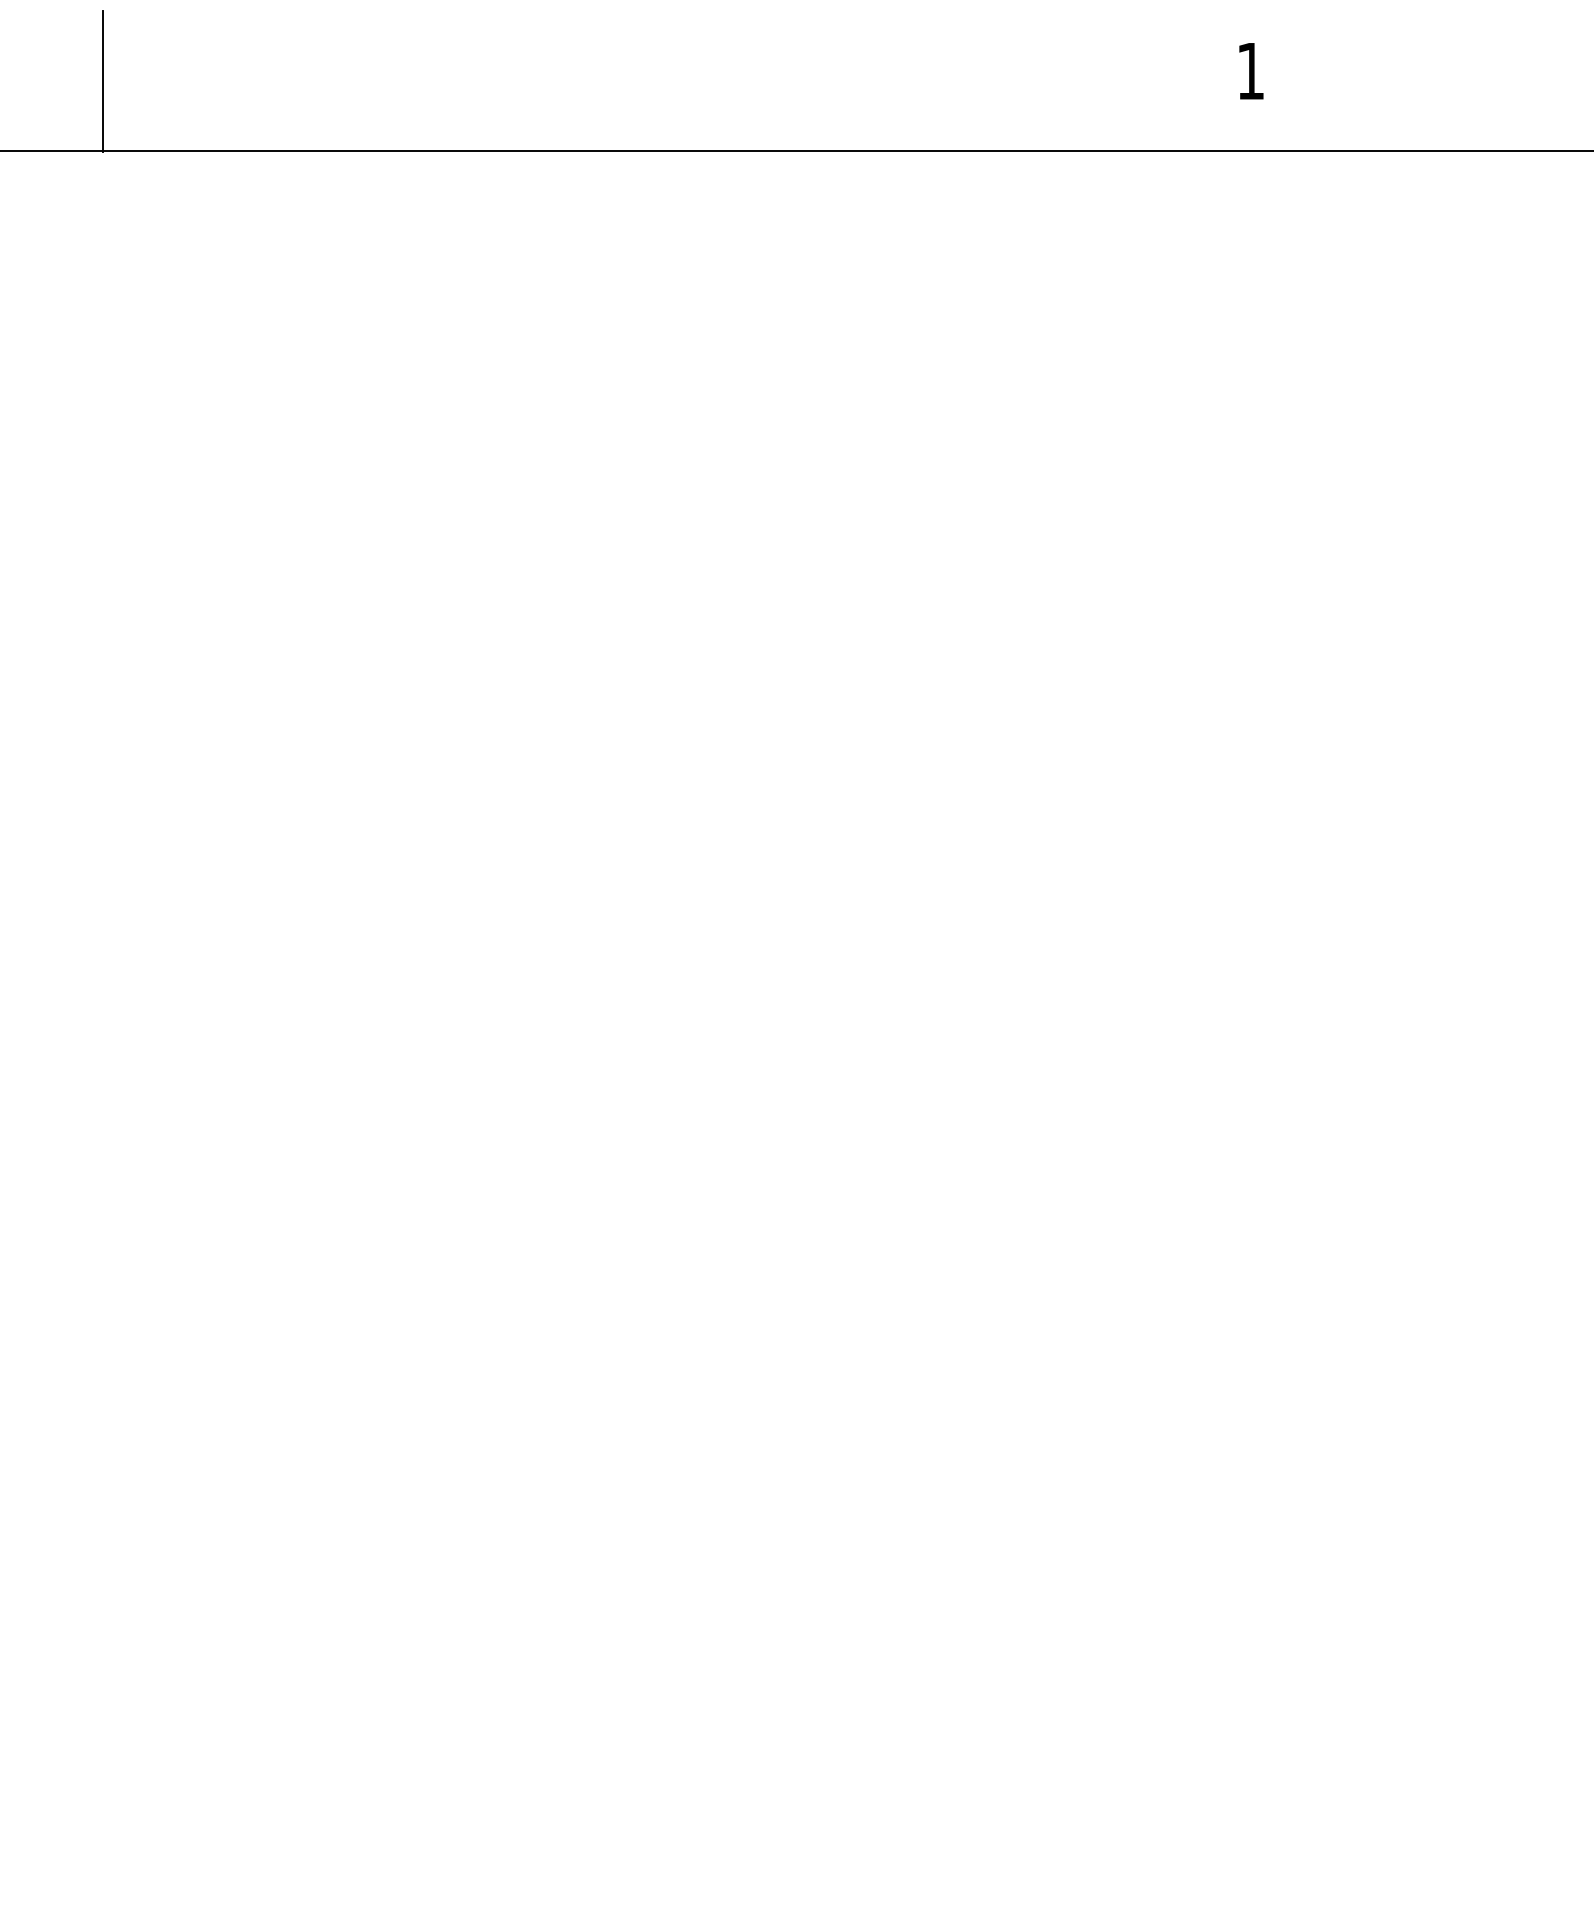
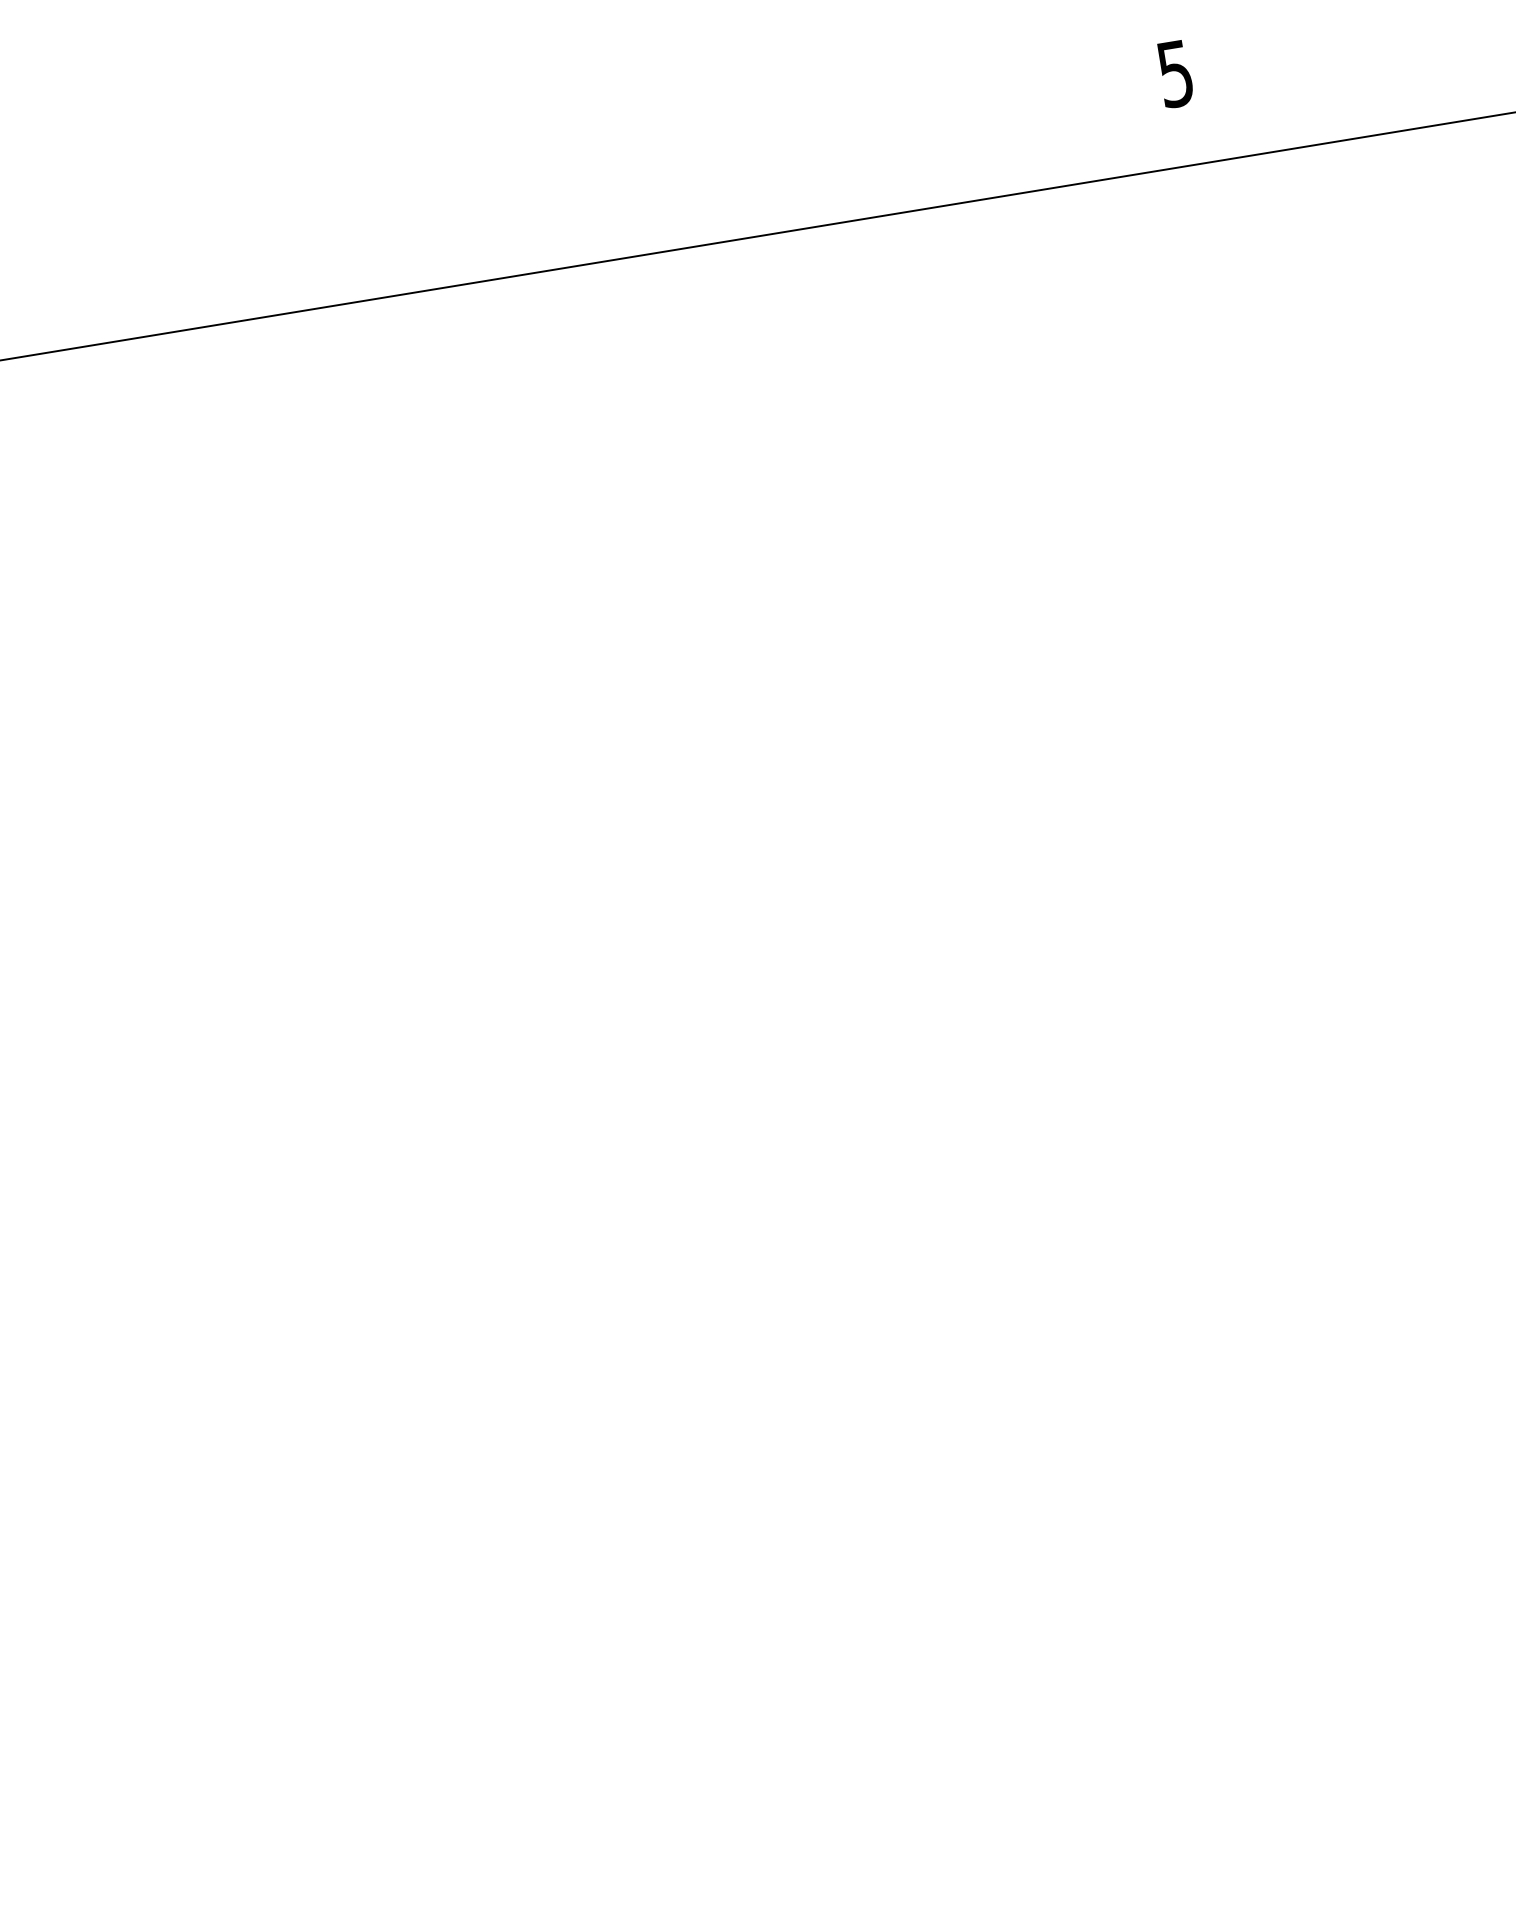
text: (1250, 71) -> (1175, 74), 1 -> 5

